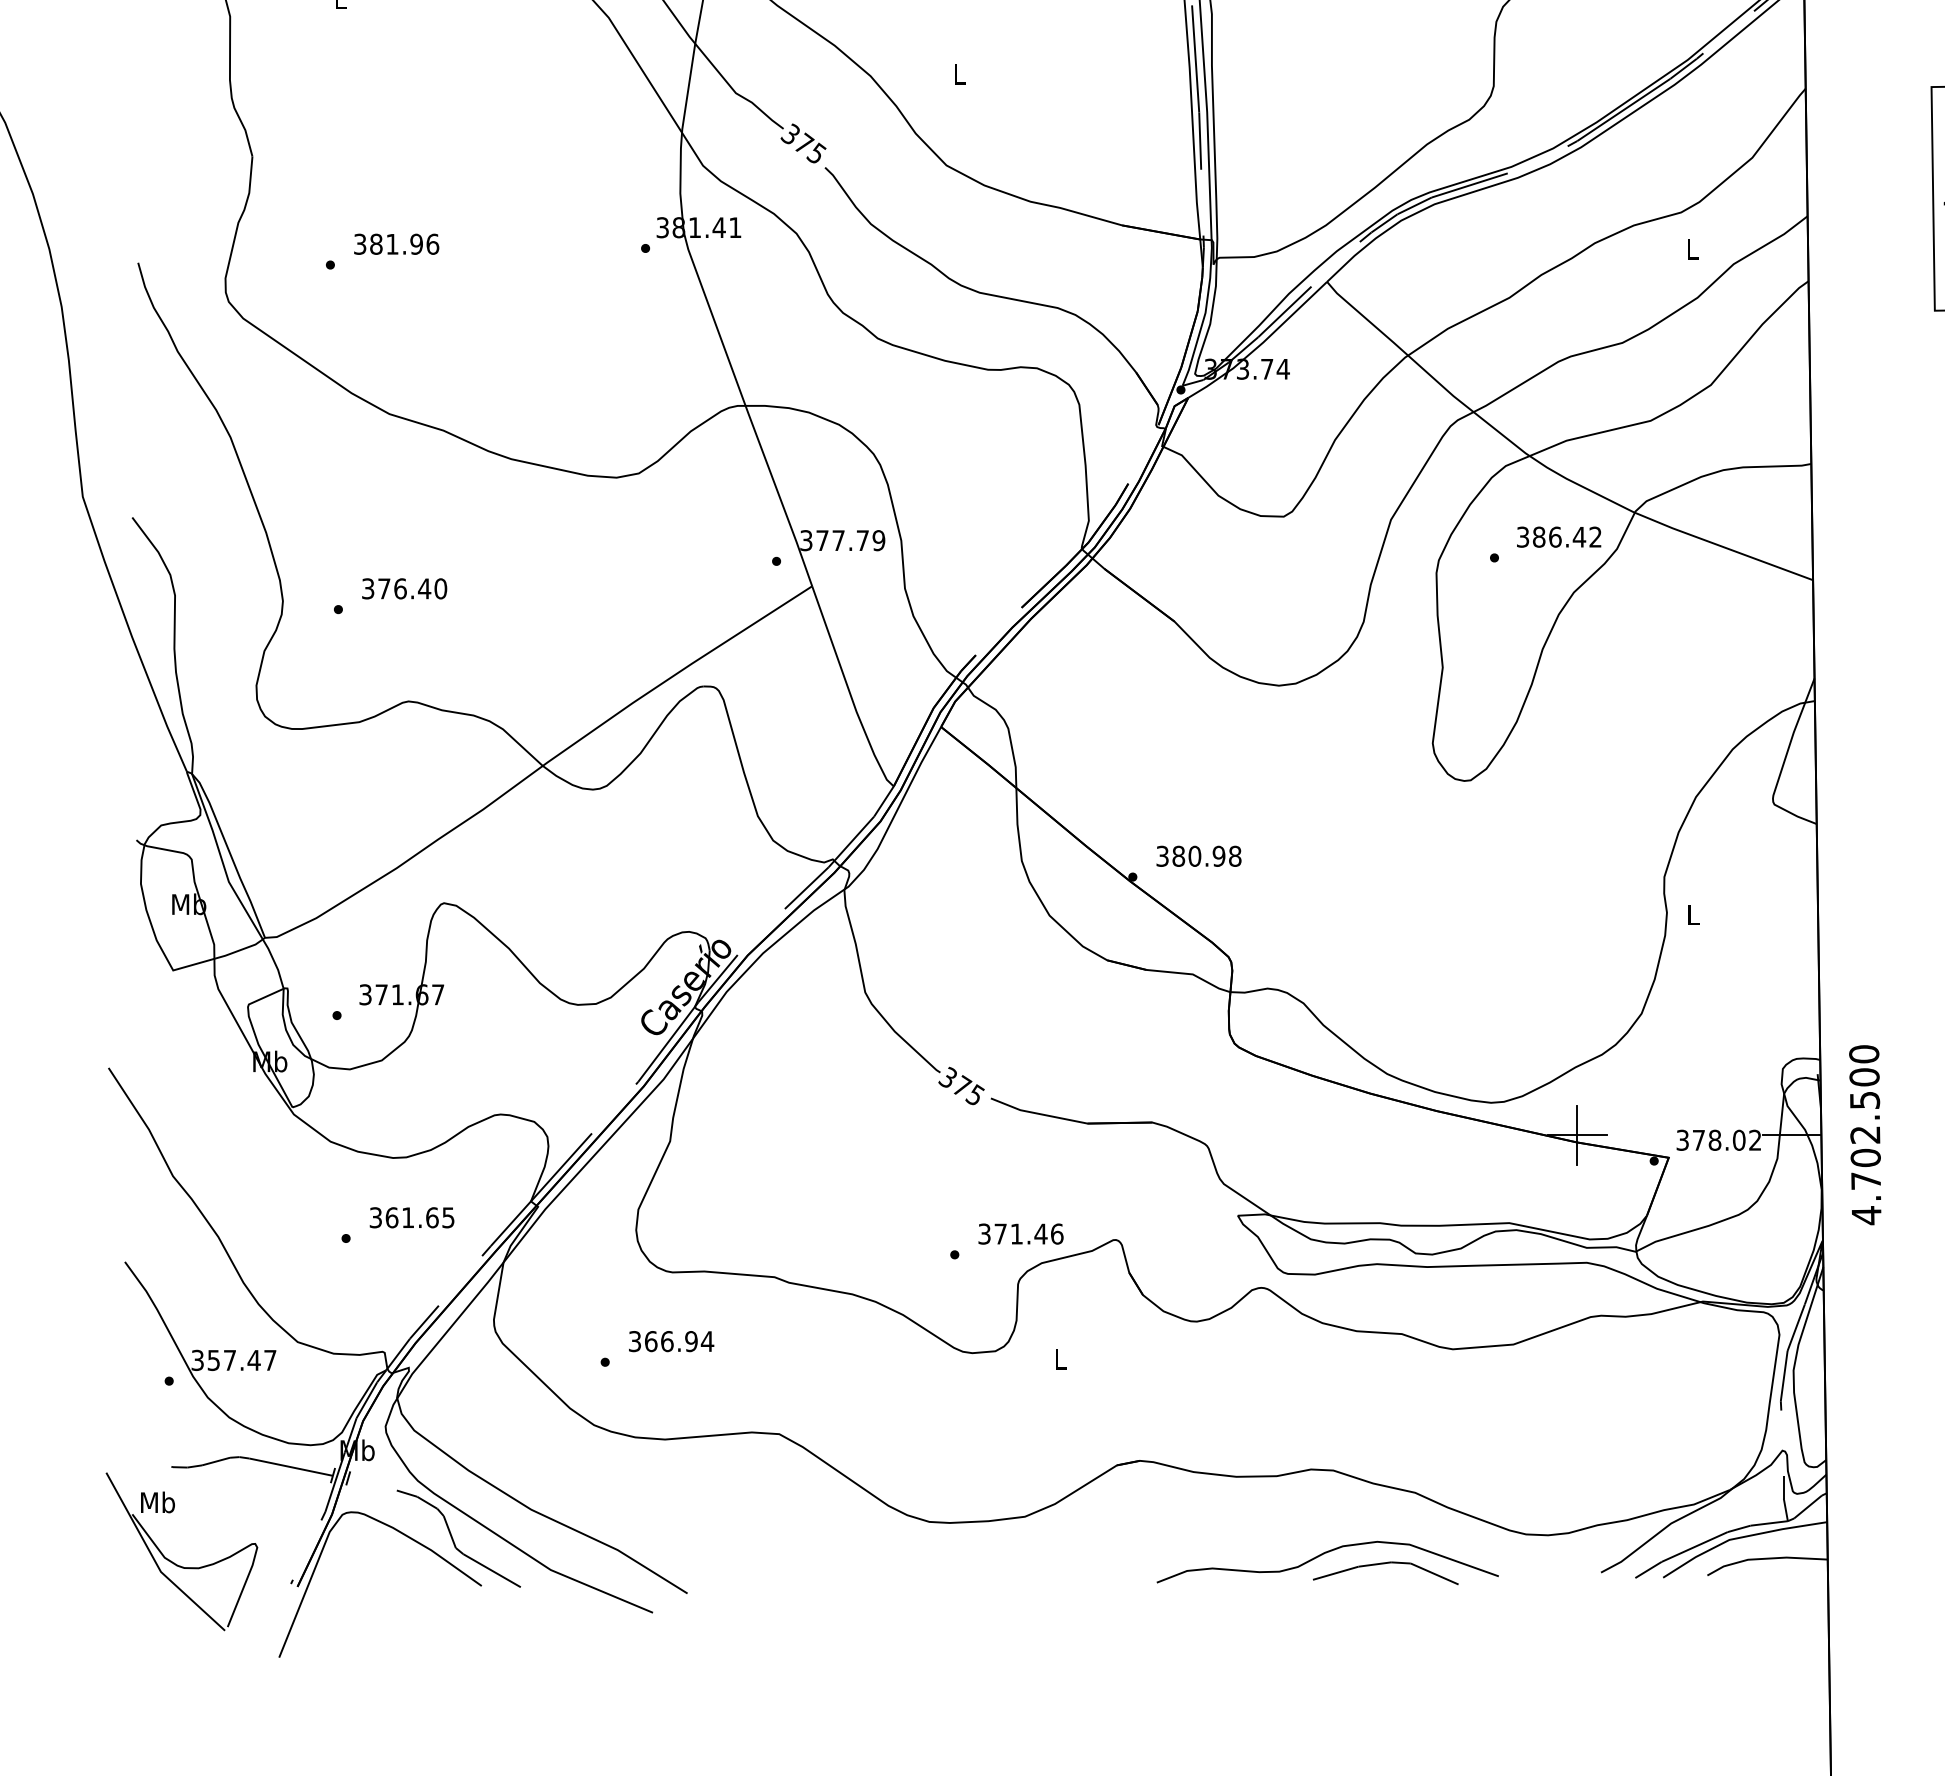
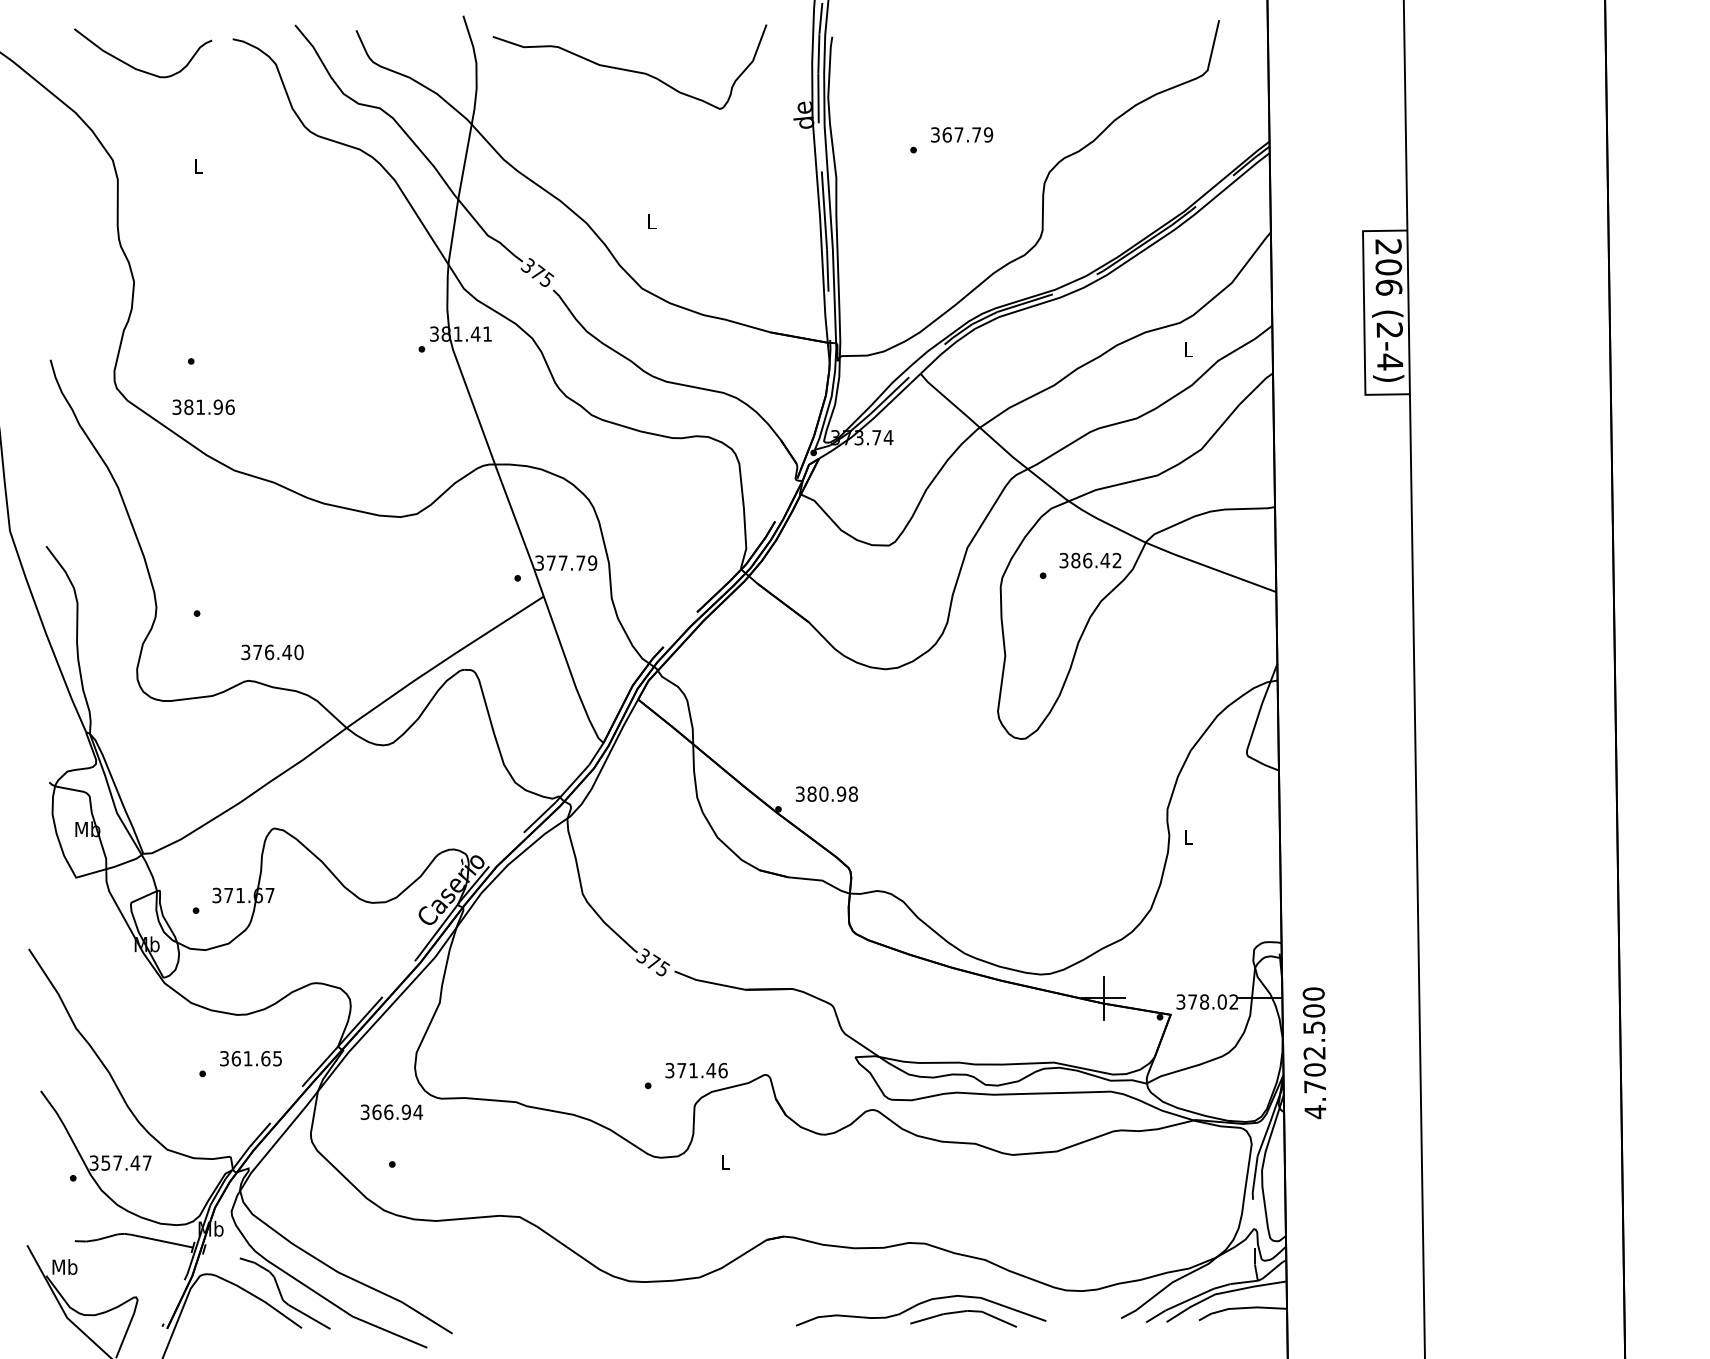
text: (396, 243) -> (203, 406), moved
text: (404, 588) -> (272, 652), moved
text: (1865, 1135) -> (1314, 1053), moved
text: (671, 1340) -> (391, 1111), moved

